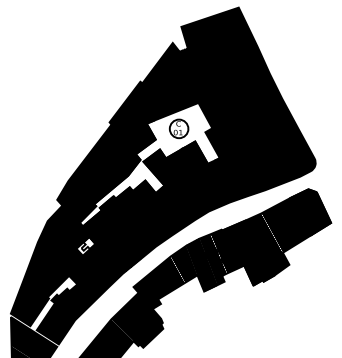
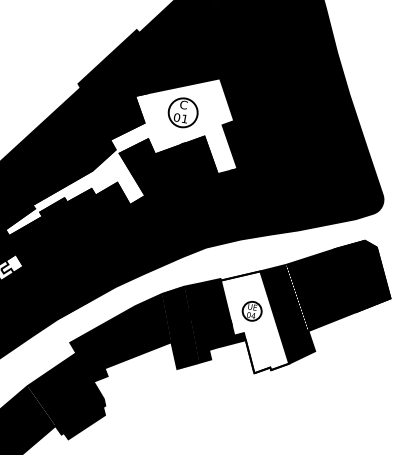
fill: (247, 252) -> (254, 320), removed

